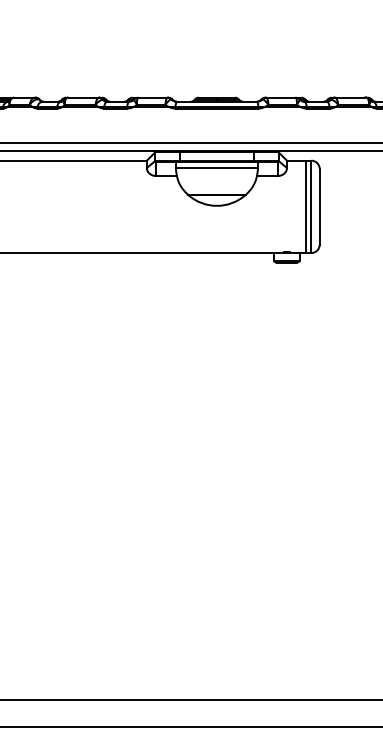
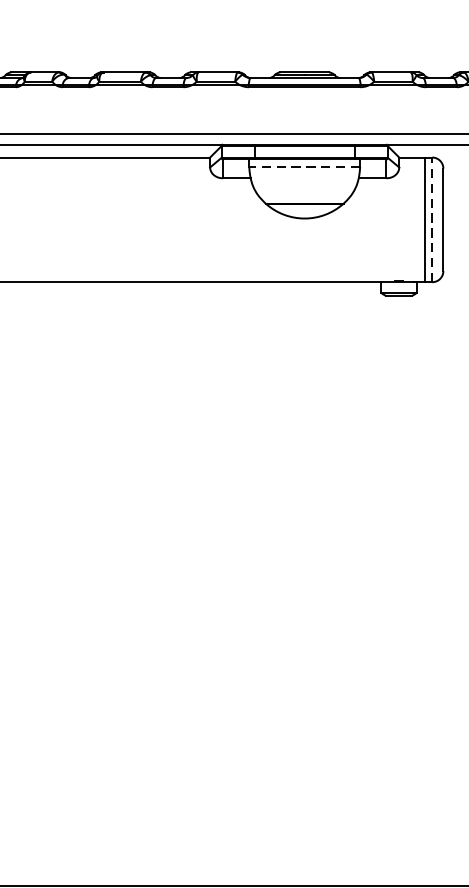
line: (216, 167) -> (304, 166), solid -> dashed
line: (311, 206) -> (432, 219), solid -> dashed

